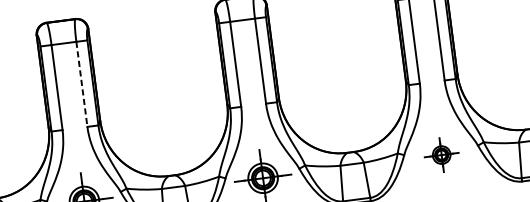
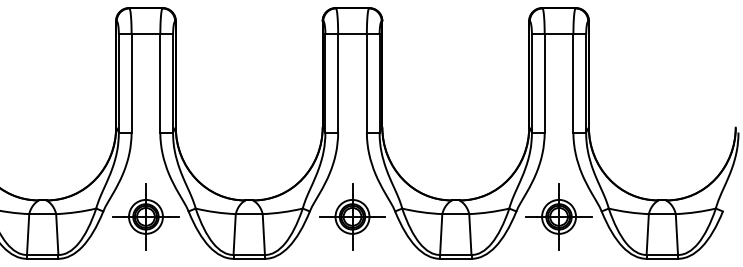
line: (82, 84) -> (160, 83), dashed -> solid
part: (441, 154) -> (558, 216), size x1.67

